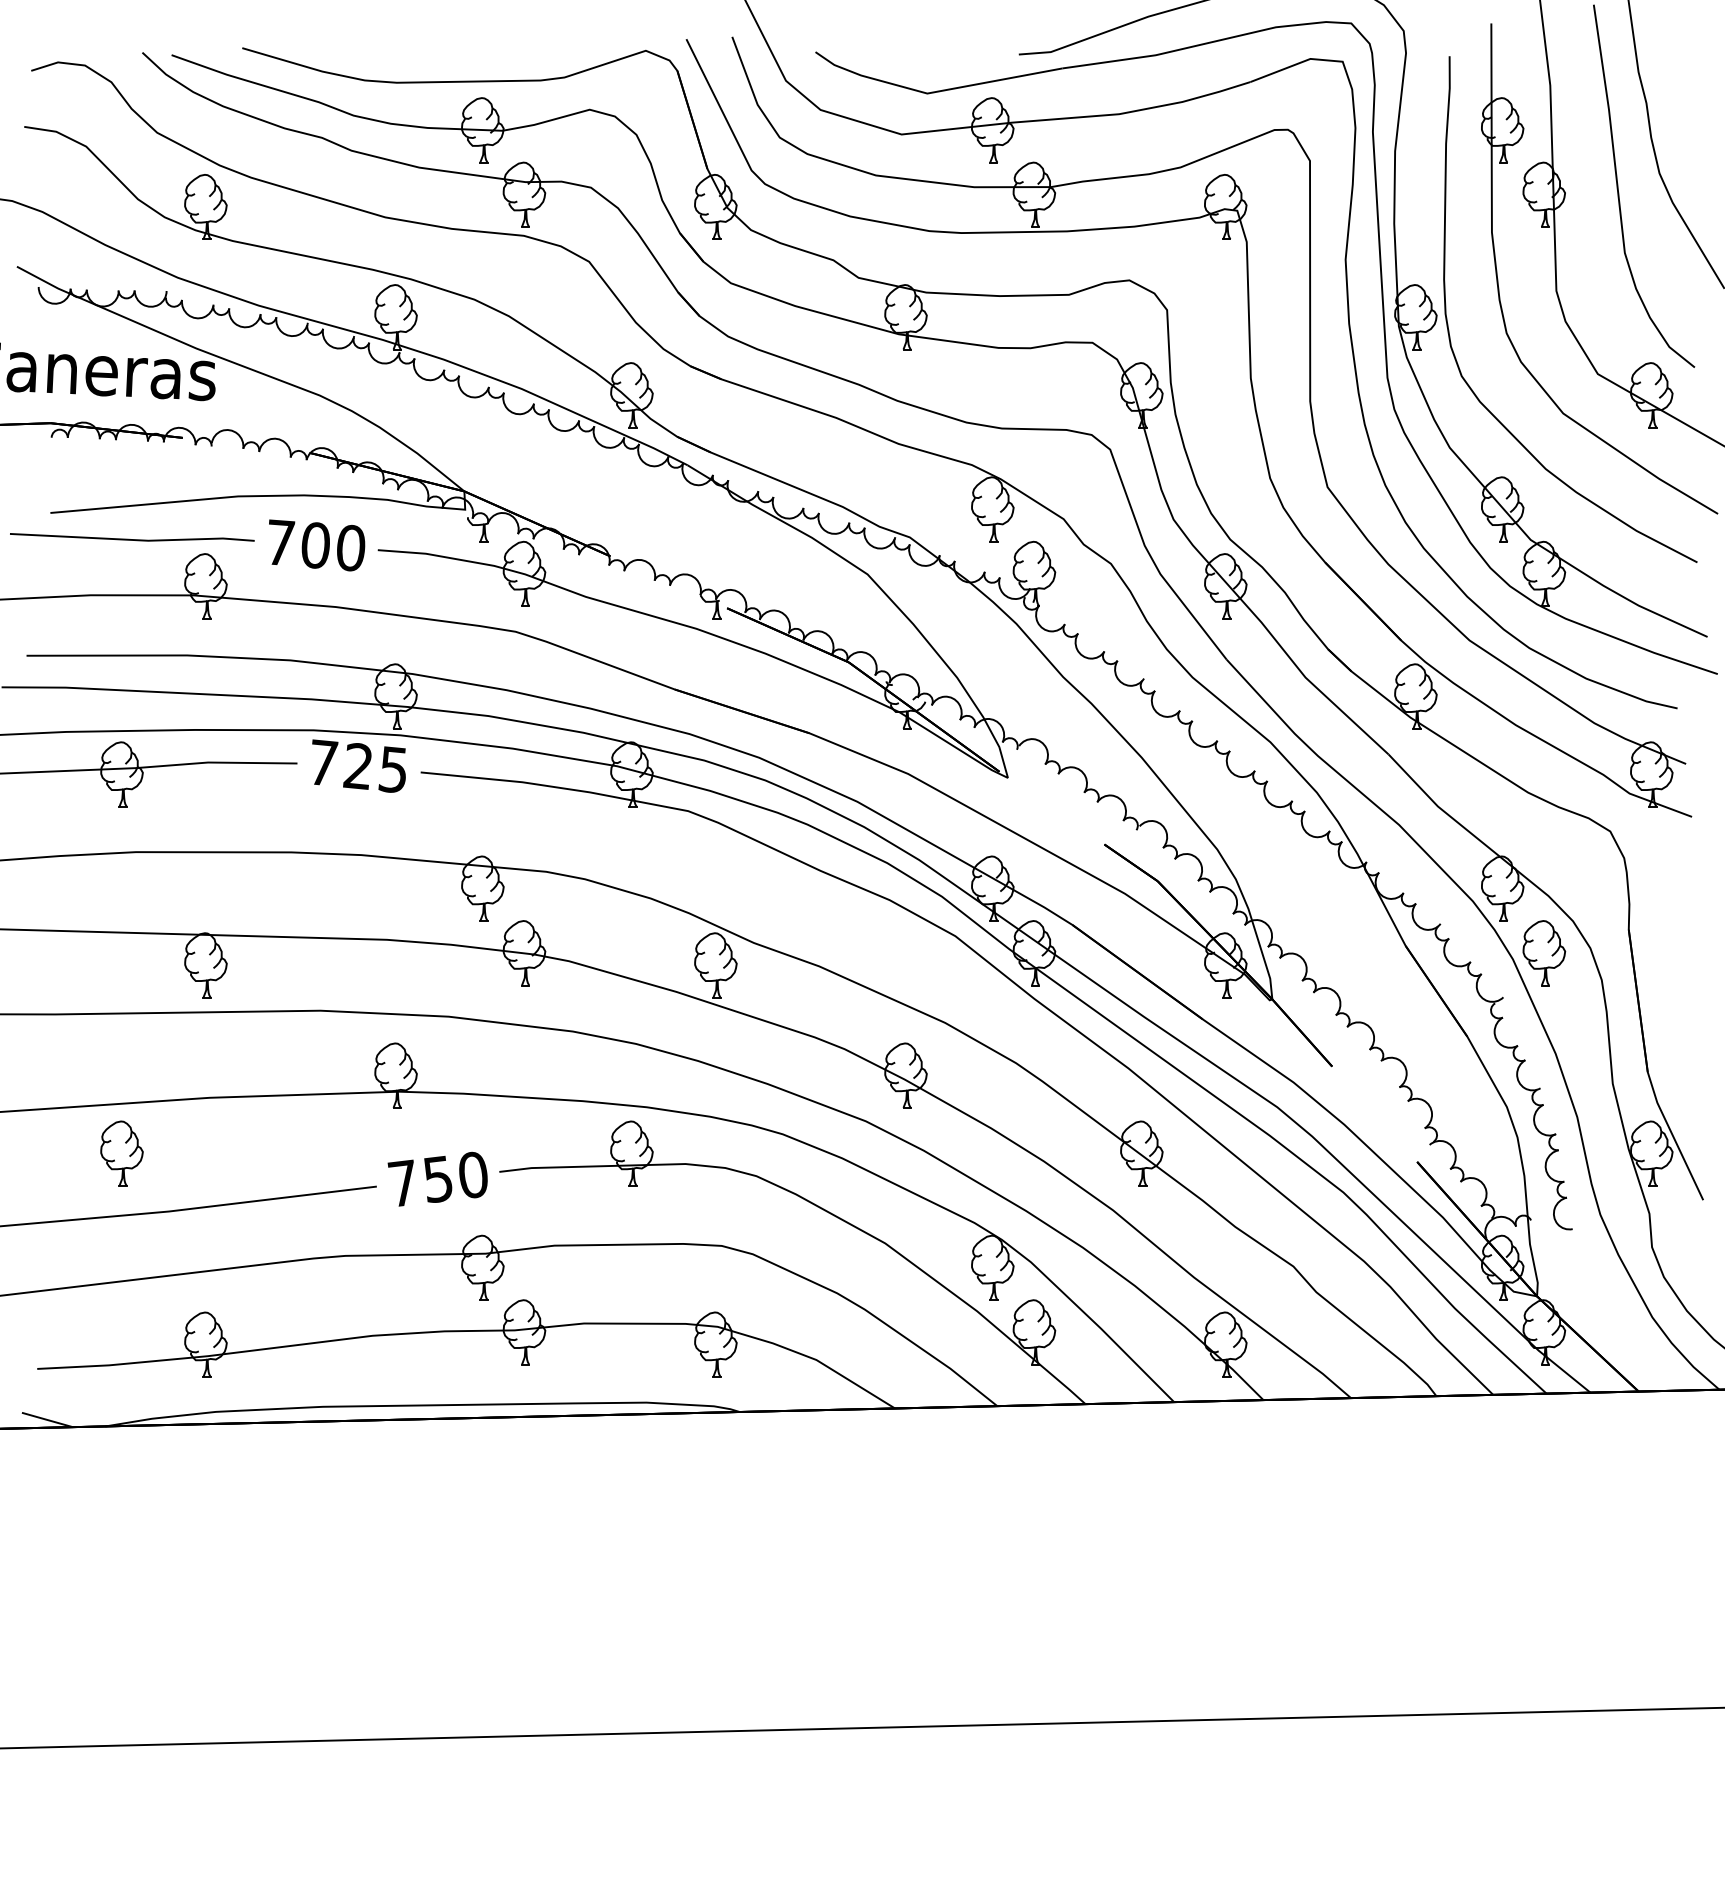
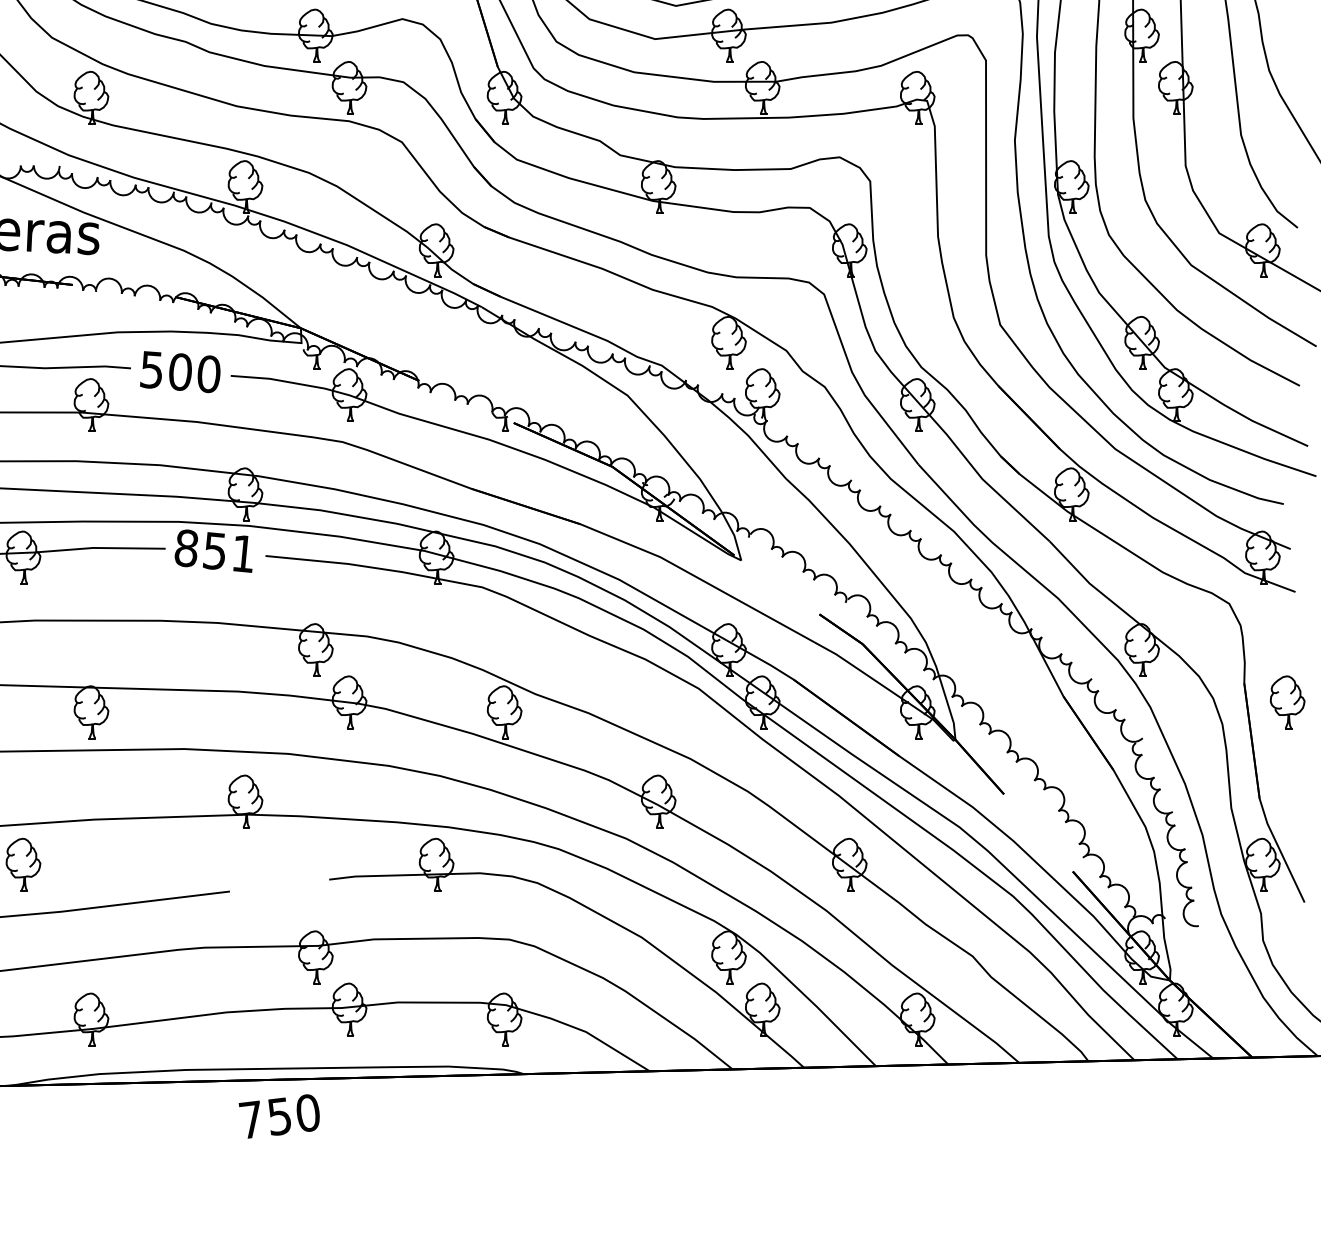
text: (280, 542) -> (151, 369), 700 -> 500
text: (356, 766) -> (213, 551), 725 -> 851
part: (1544, 953) -> (1287, 702), moved
text: (437, 1178) -> (279, 1115), moved

